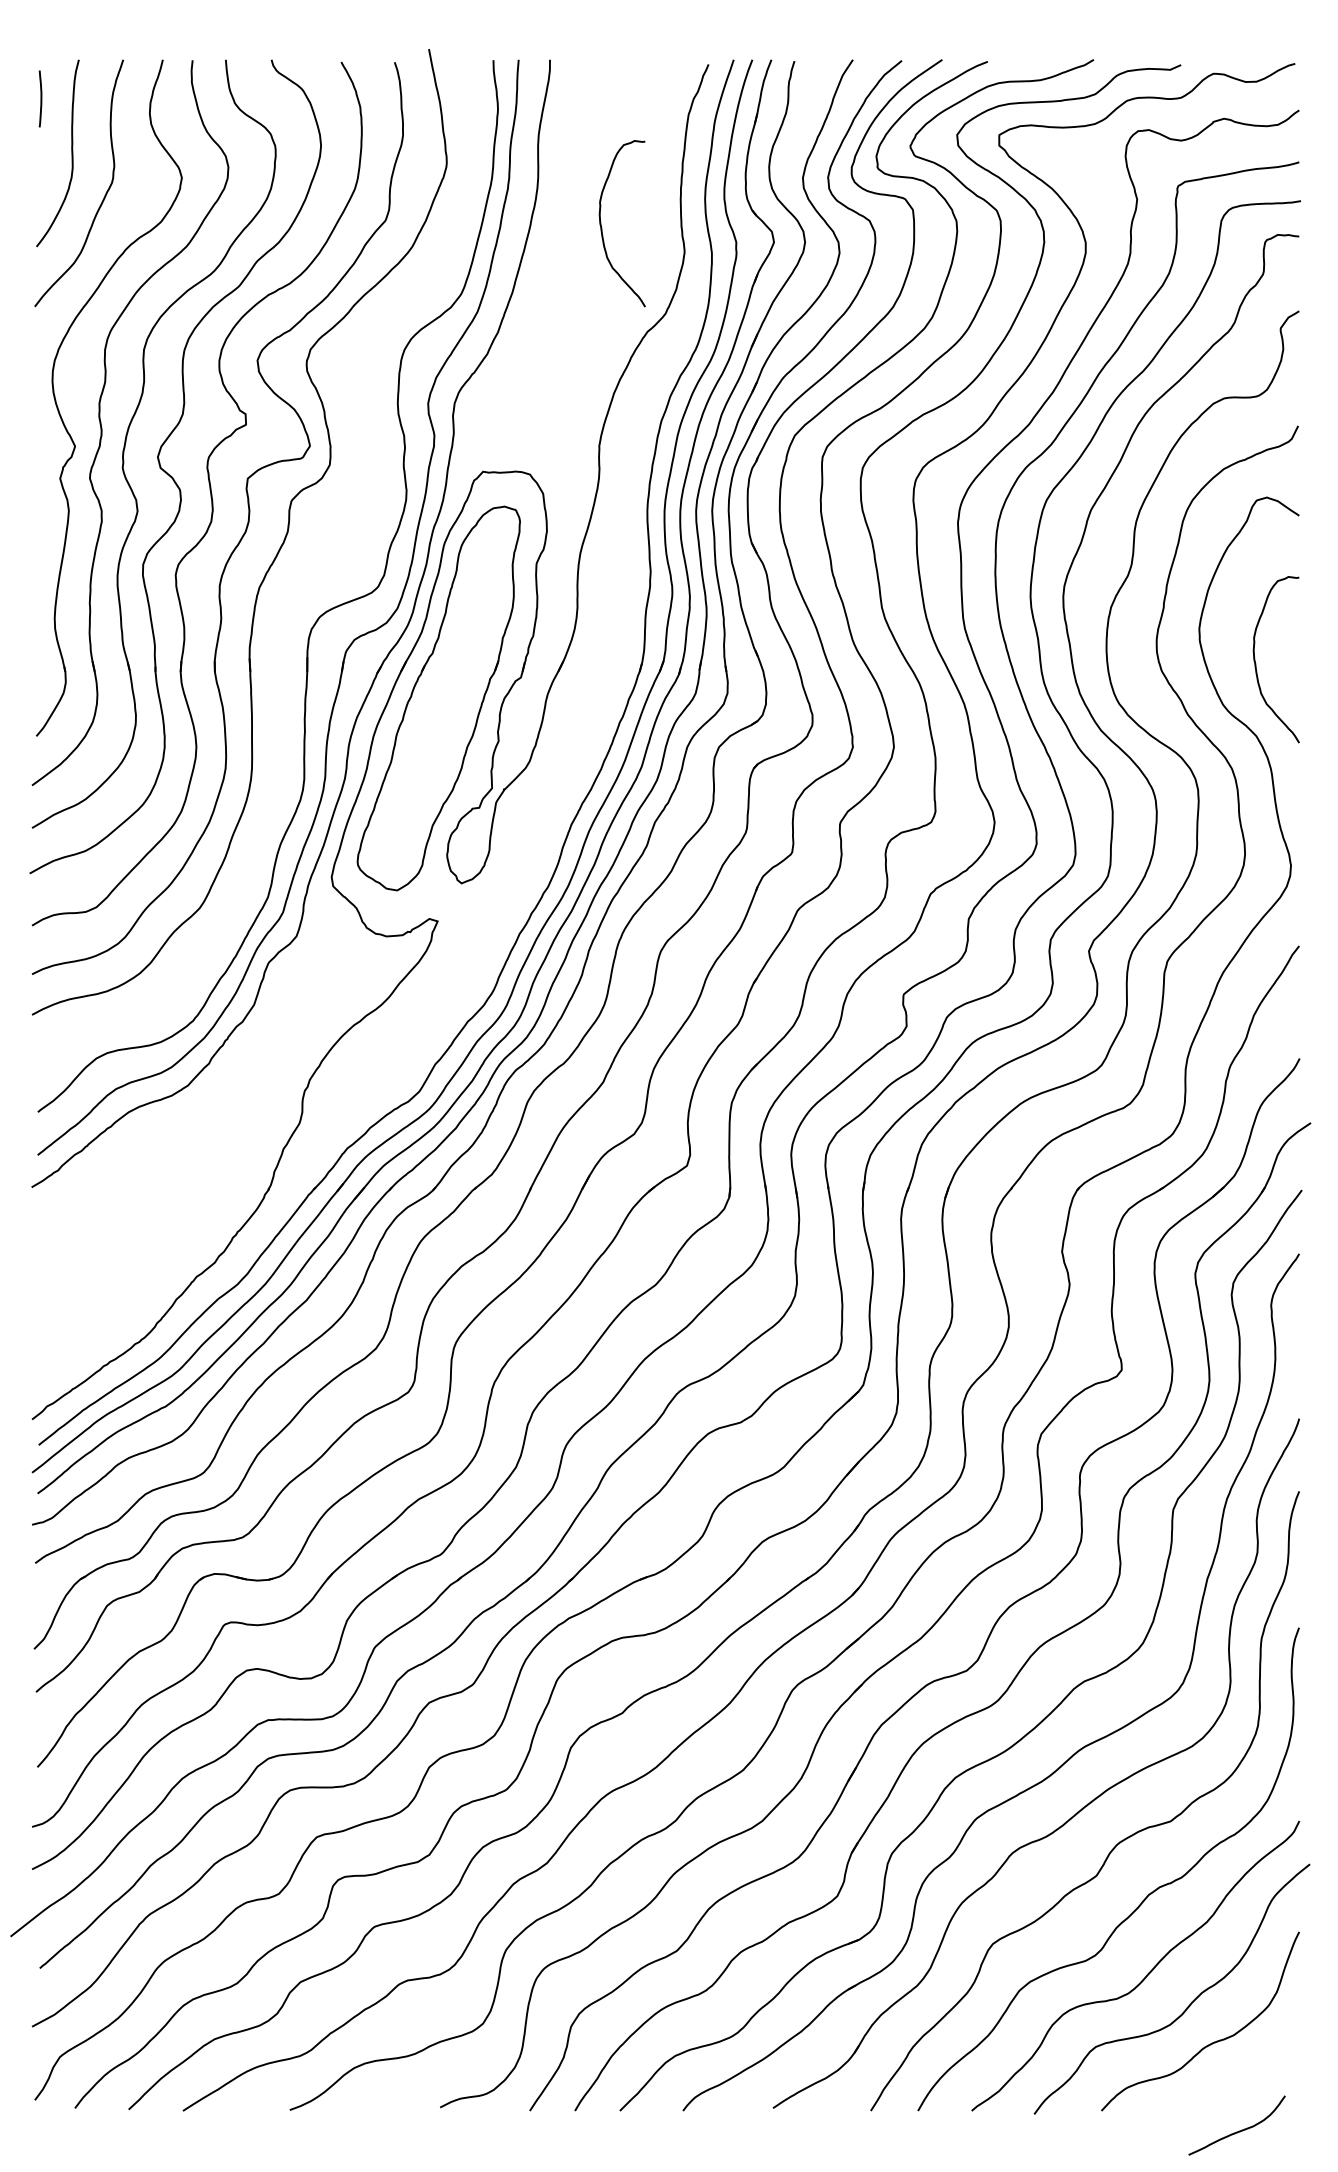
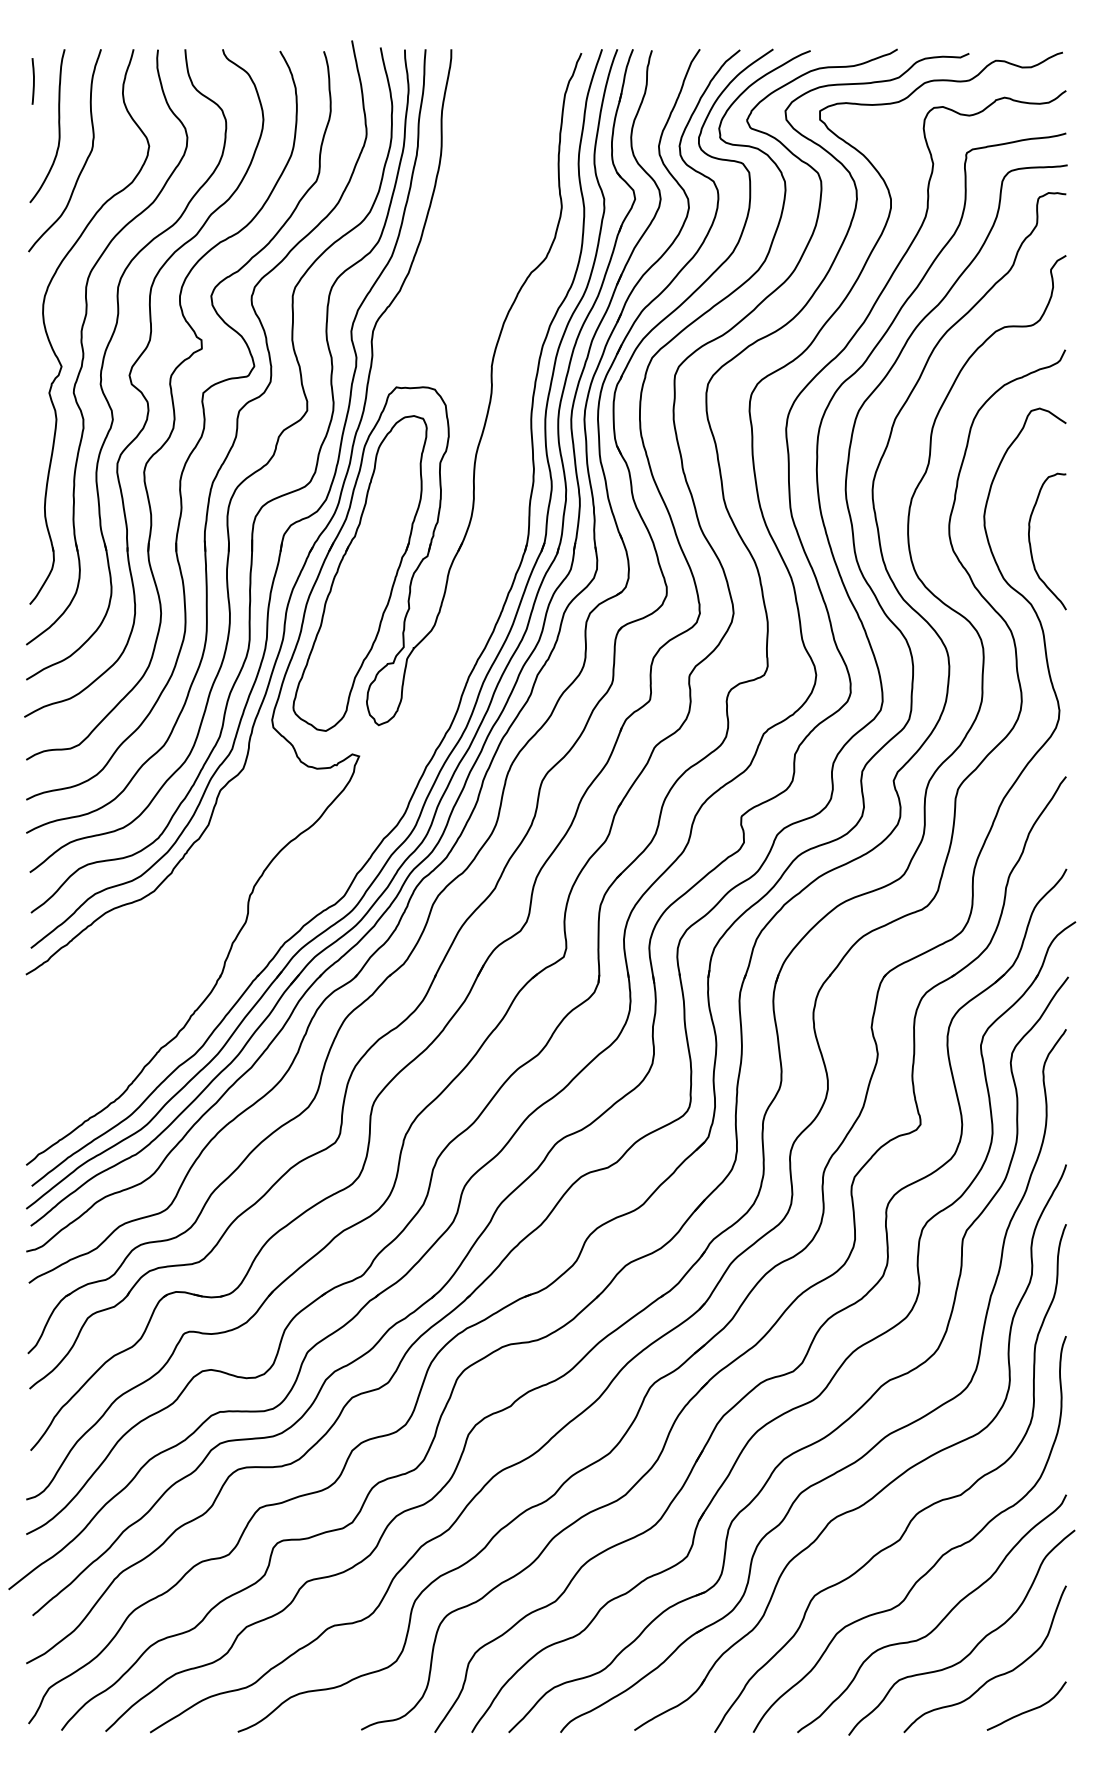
curve: (602, 227) -> (494, 186), removed
part: (289, 591) -> (237, 485), added
curve: (1239, 2130) -> (1028, 1710), moved

